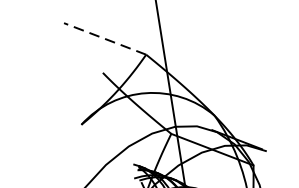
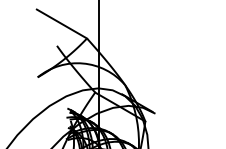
line: (104, 39) -> (61, 24), dashed -> solid

